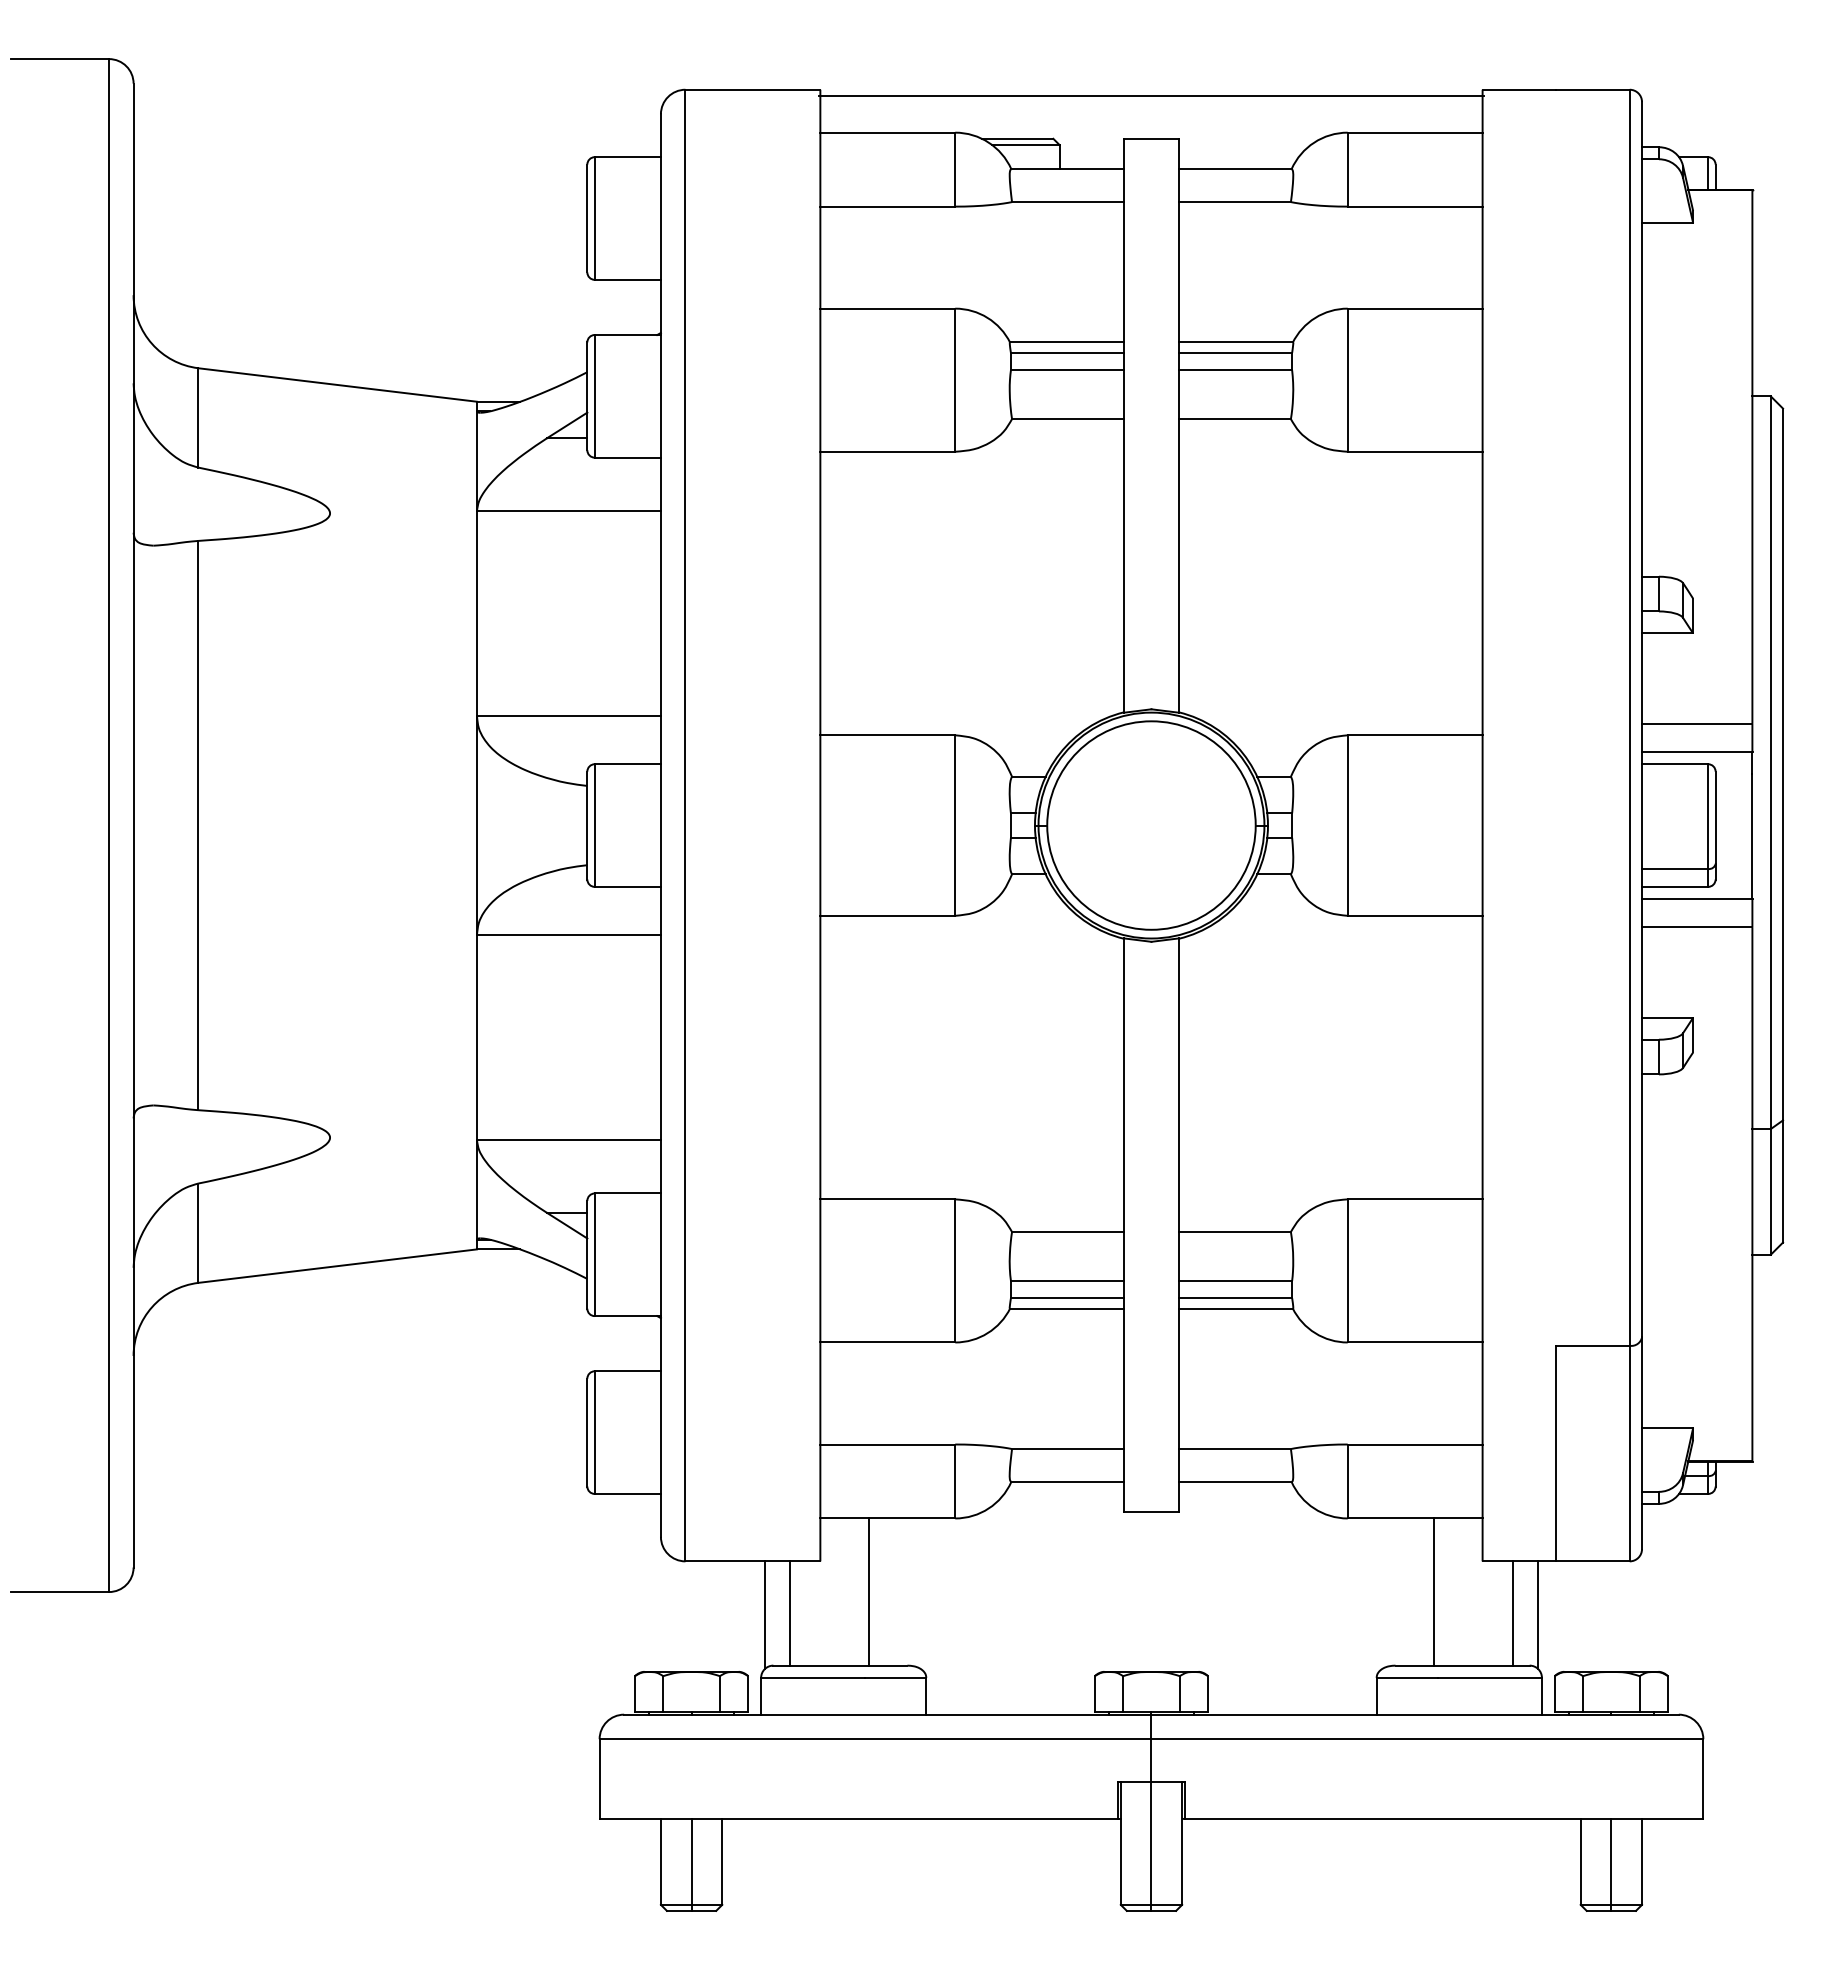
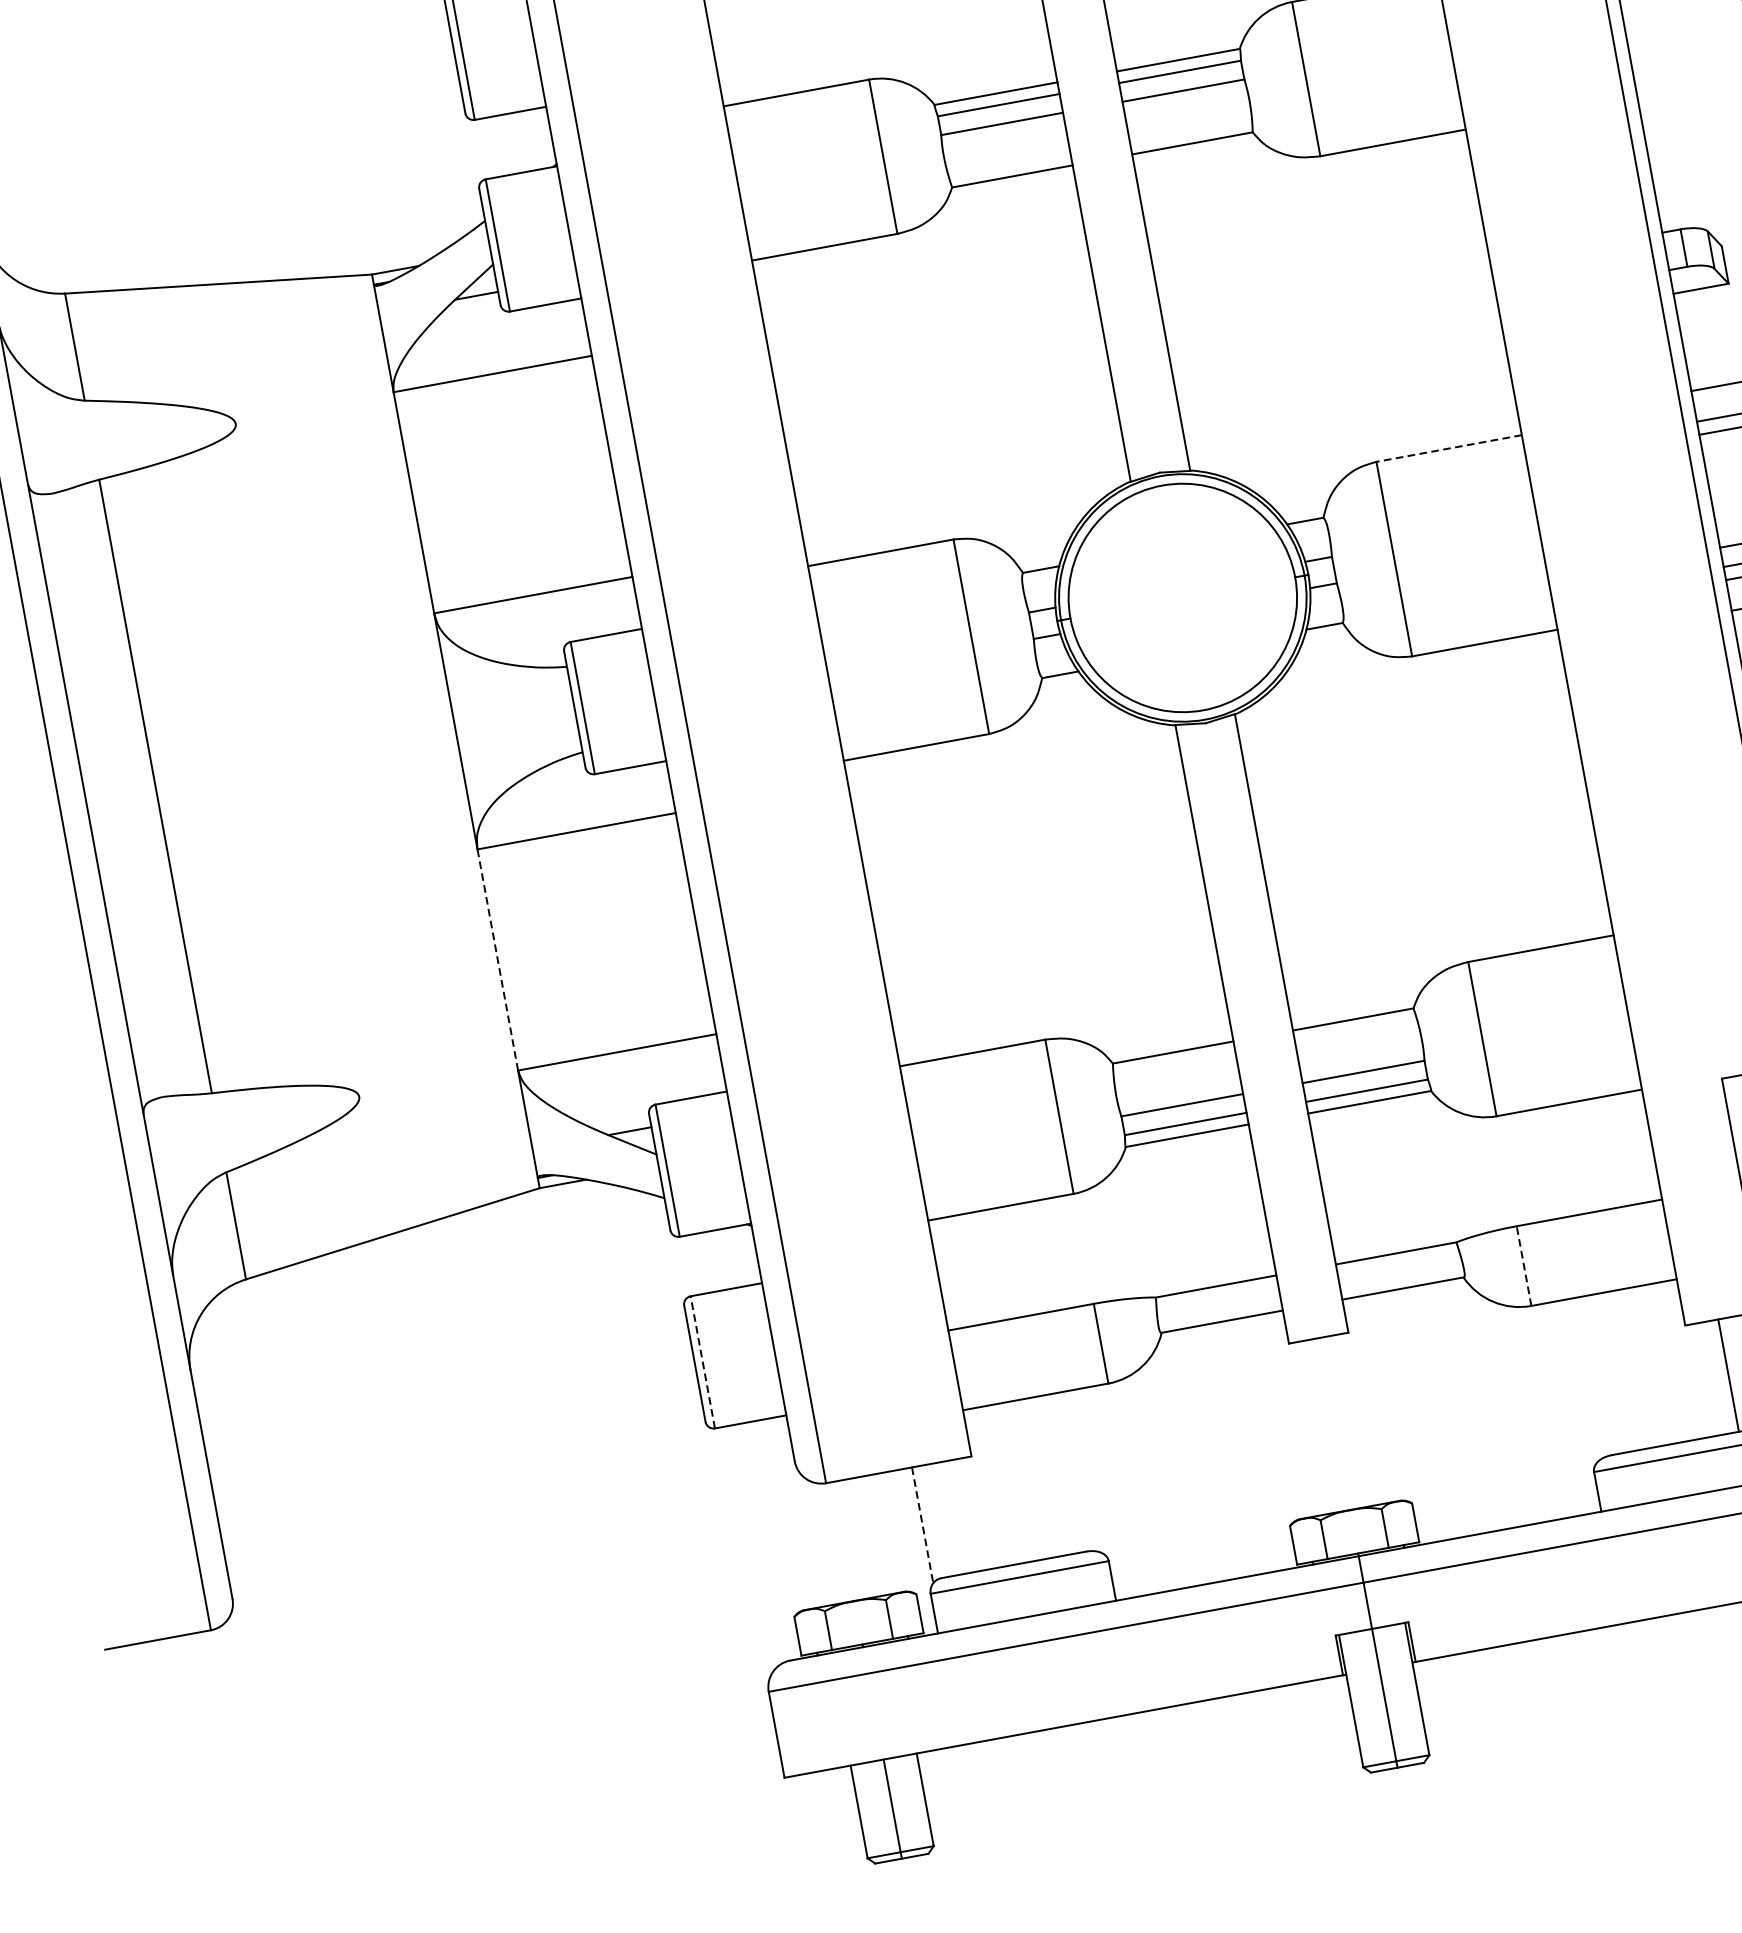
line: (1414, 735) -> (1448, 448), solid -> dashed
line: (476, 1037) -> (497, 959), solid -> dashed
line: (594, 1432) -> (702, 1362), solid -> dashed
line: (1347, 1481) -> (1523, 1266), solid -> dashed
line: (869, 1591) -> (1030, 1479), removed
line: (1433, 1591) -> (1638, 1367), removed
line: (789, 1613) -> (948, 1518), removed
line: (765, 1615) -> (923, 1525), solid -> dashed

